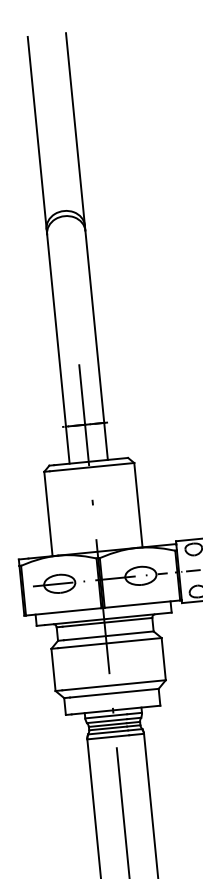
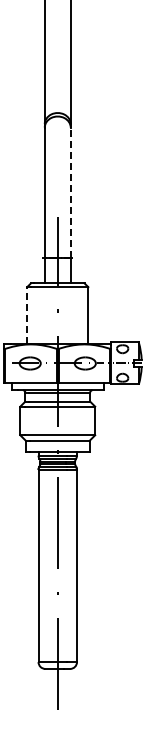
line: (94, 326) -> (70, 192), solid -> dashed
line: (48, 513) -> (27, 315), solid -> dashed

